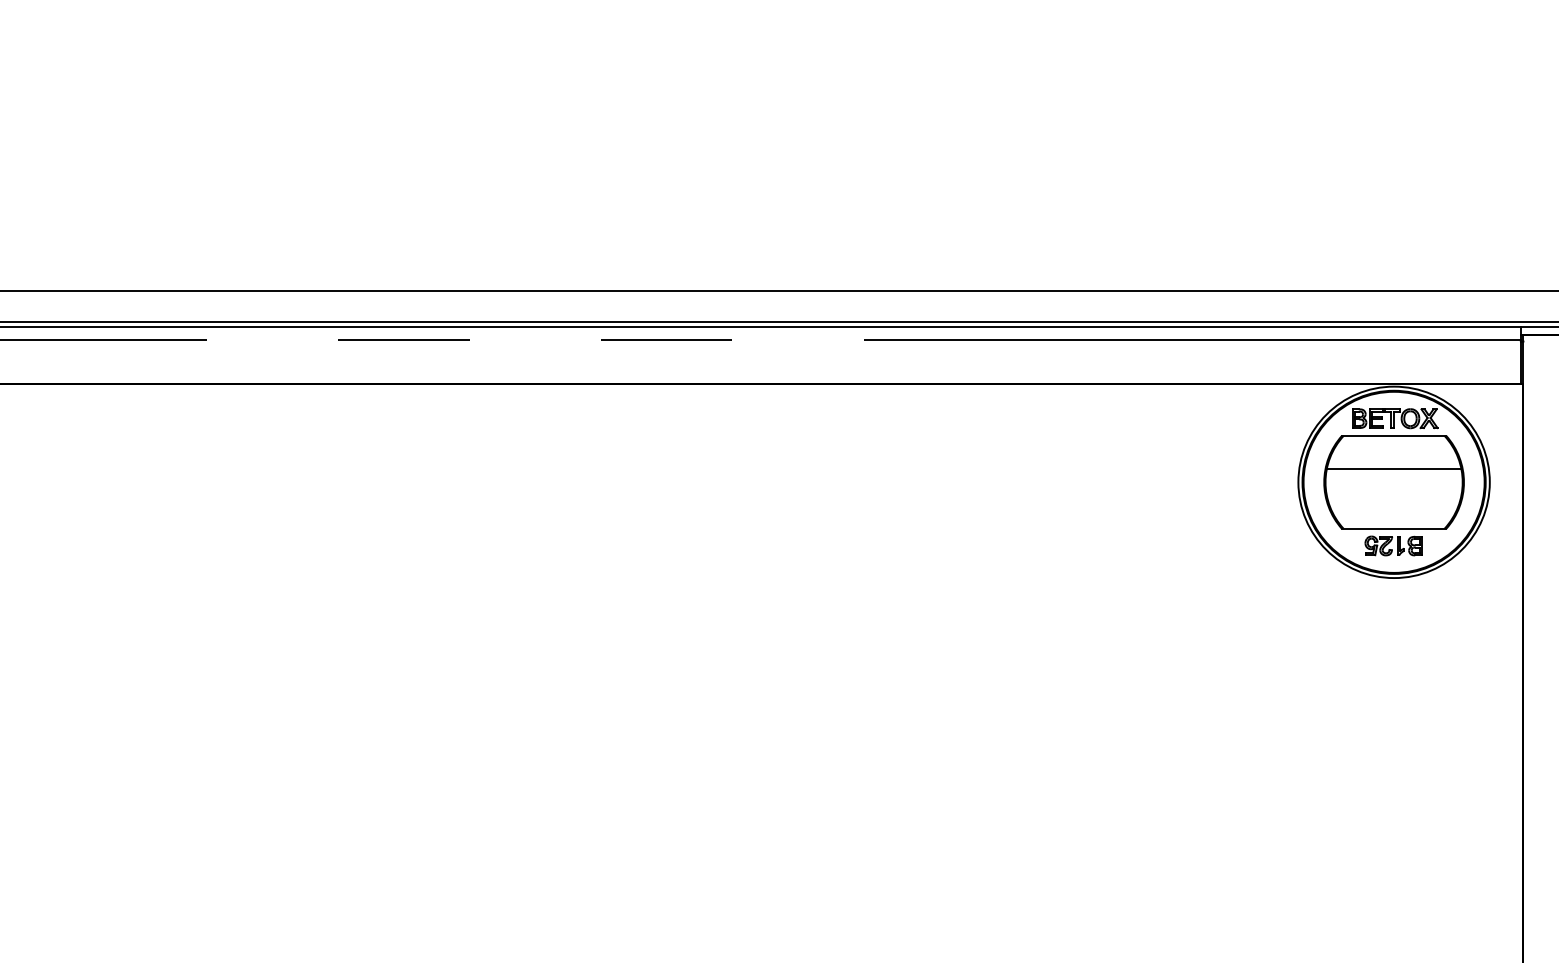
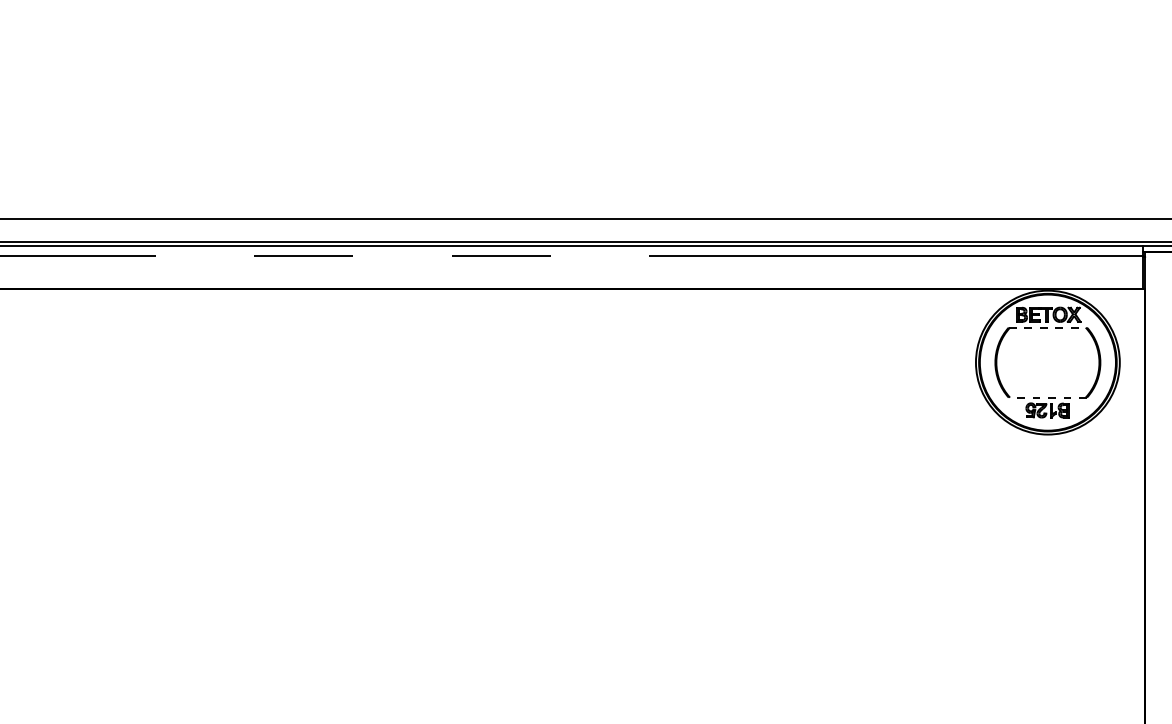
line: (1394, 435) -> (1048, 327), solid -> dashed
line: (1393, 468) -> (1047, 352), removed
line: (1393, 528) -> (1047, 397), solid -> dashed

